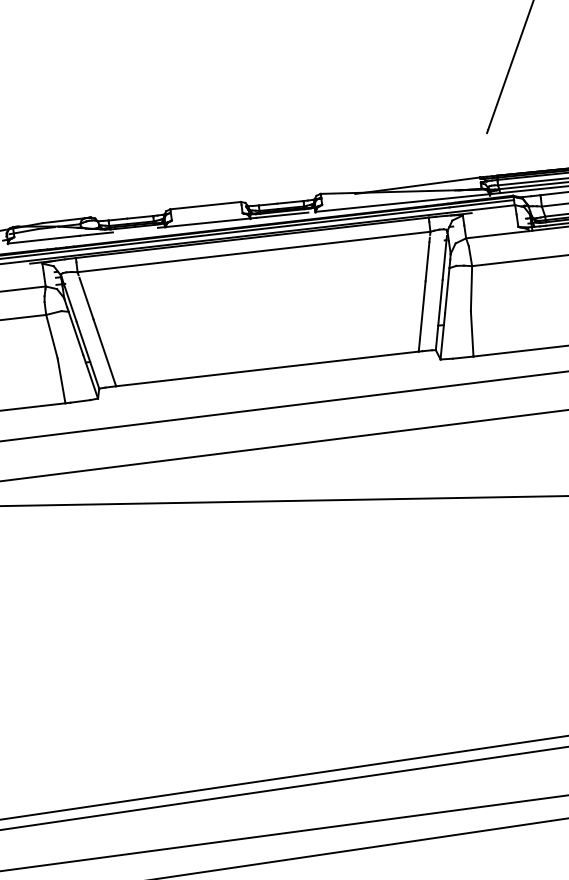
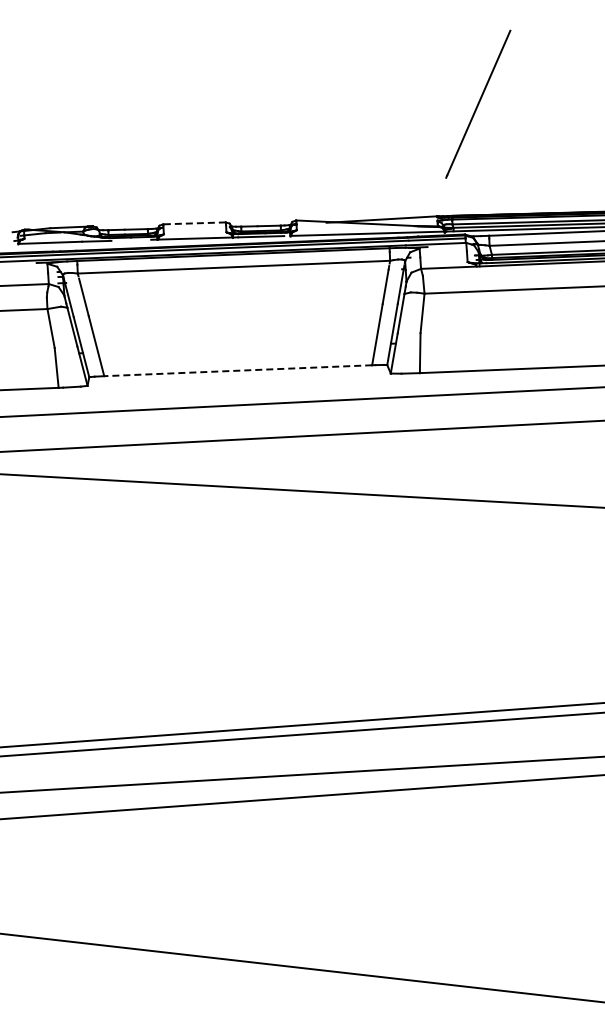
line: (205, 205) -> (194, 223), solid -> dashed
line: (266, 368) -> (237, 370), solid -> dashed

